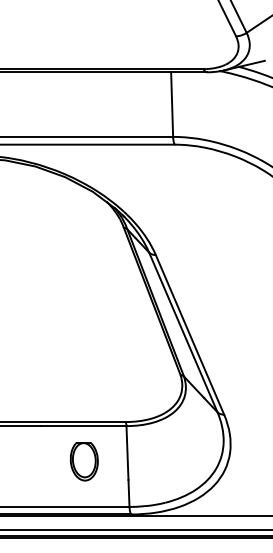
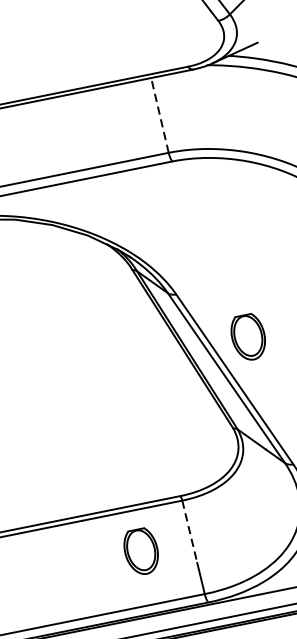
line: (172, 104) -> (160, 115), solid -> dashed
part: (207, 302) -> (247, 337), added
line: (127, 453) -> (189, 532), solid -> dashed

